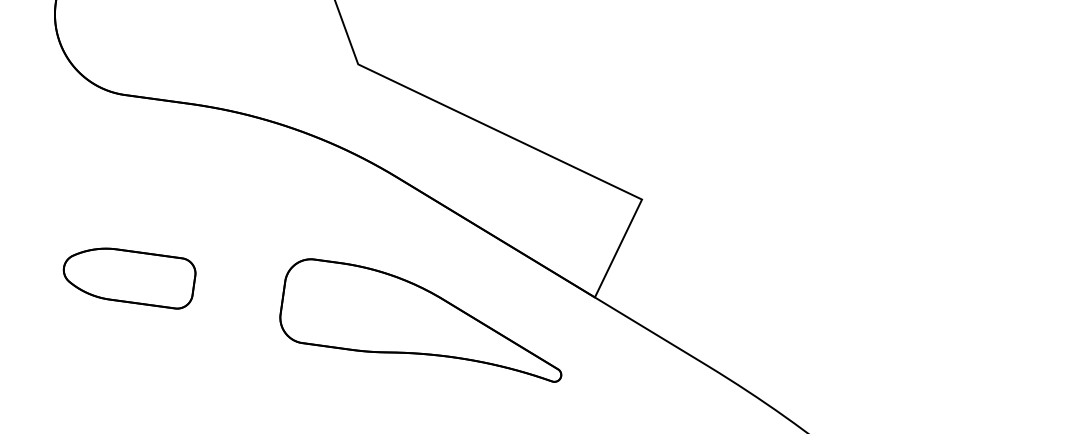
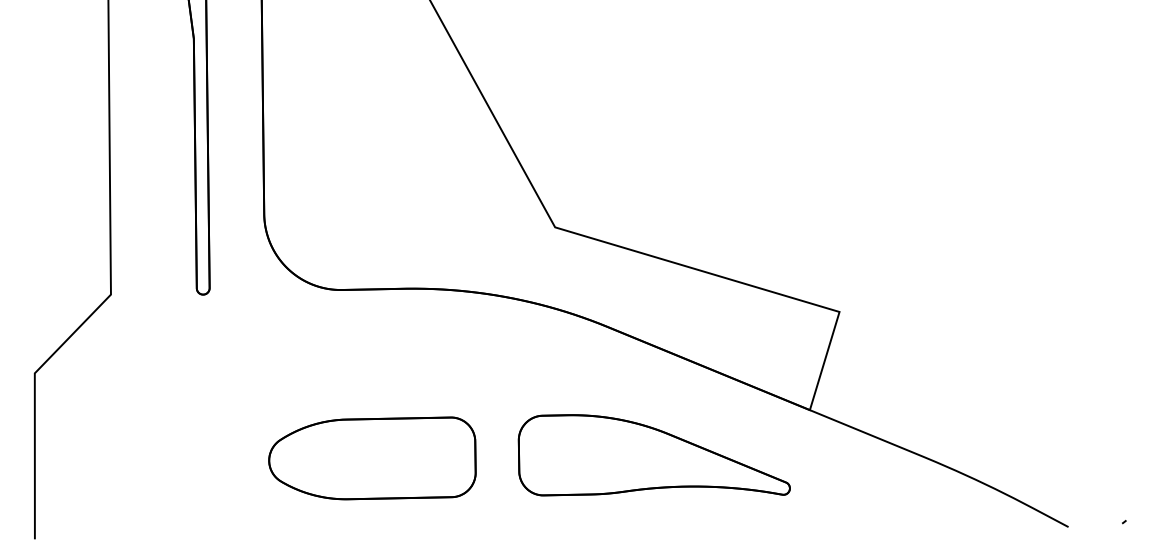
part: (129, 276) -> (372, 458), size x1.67

